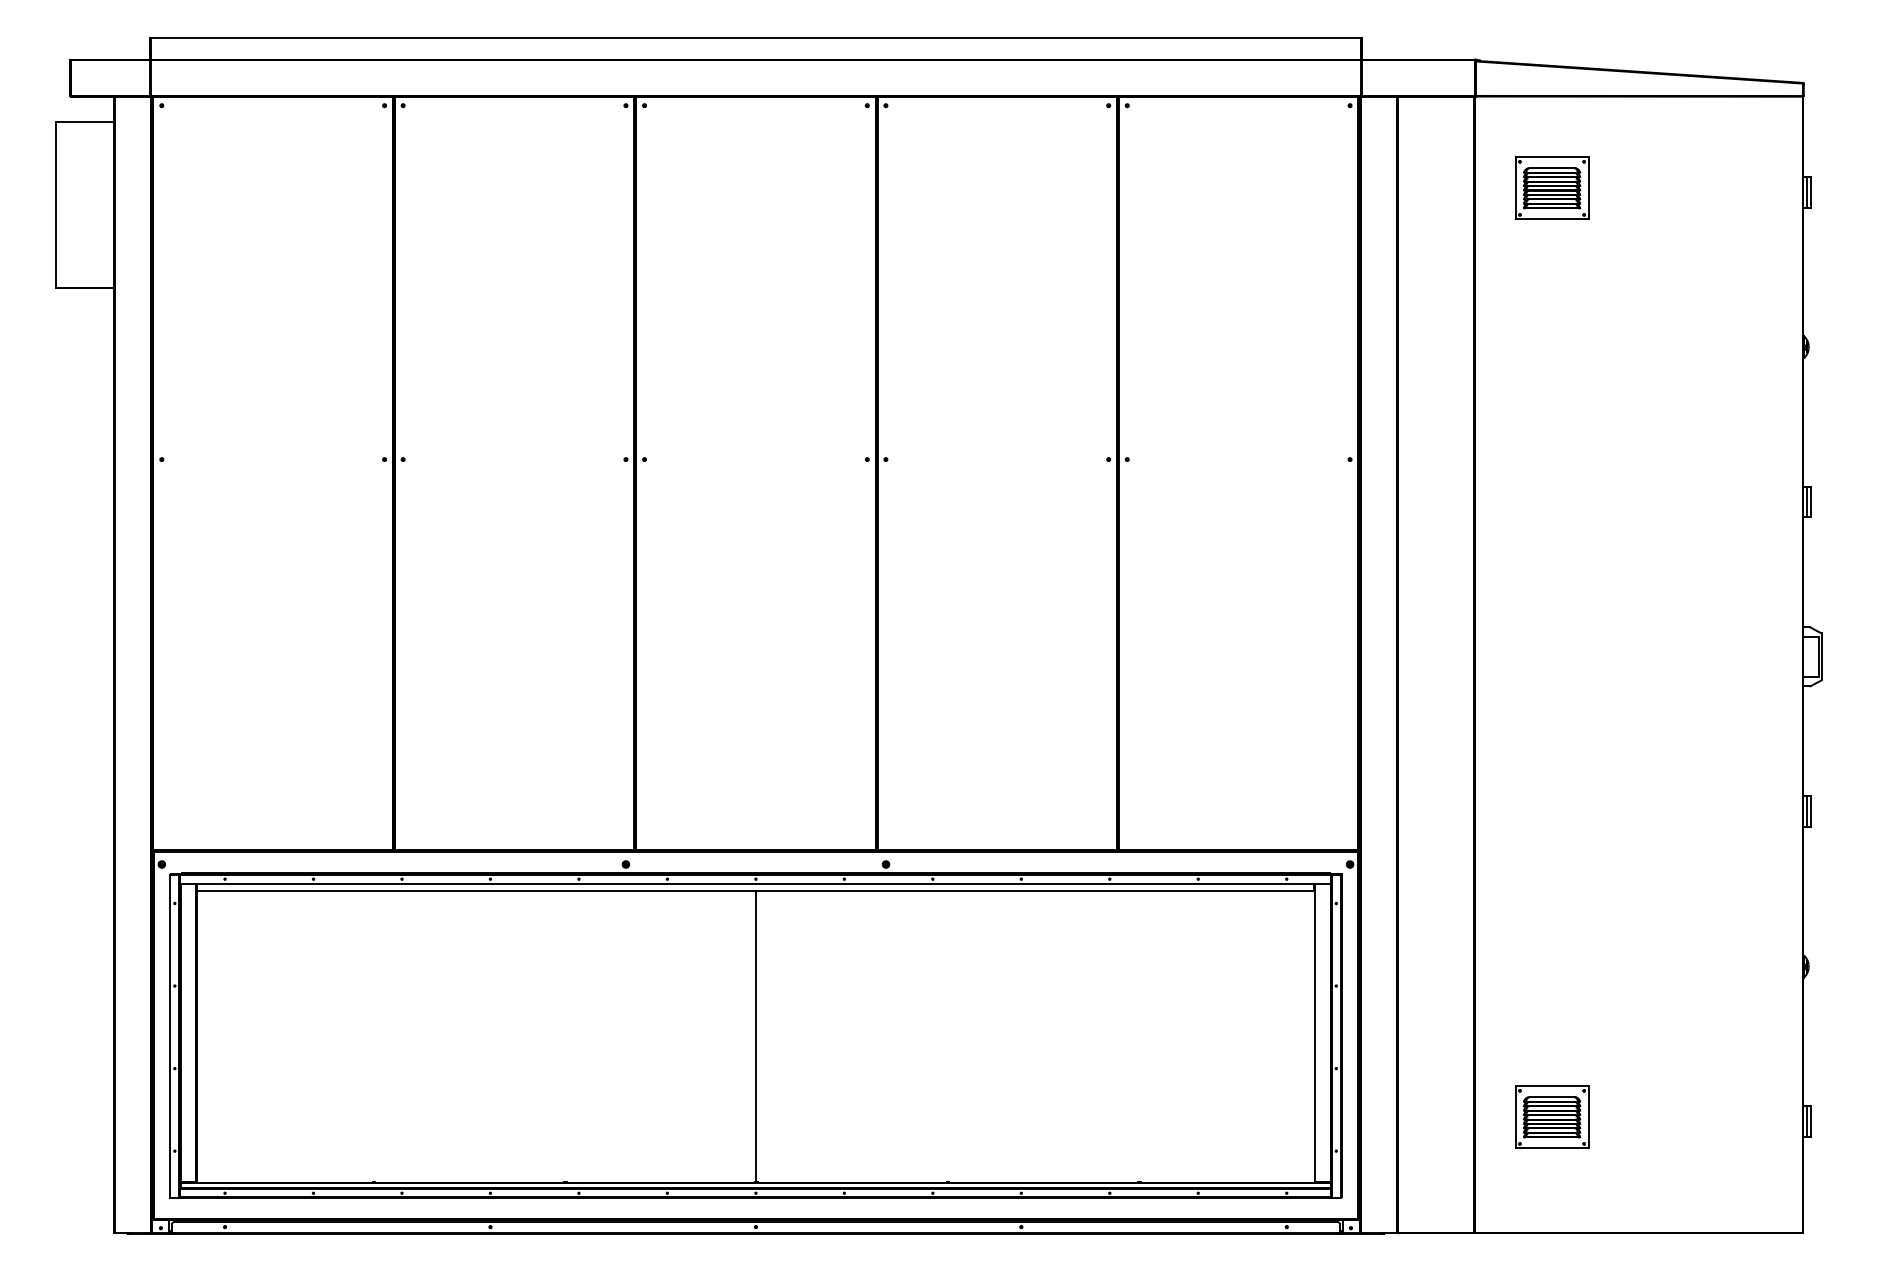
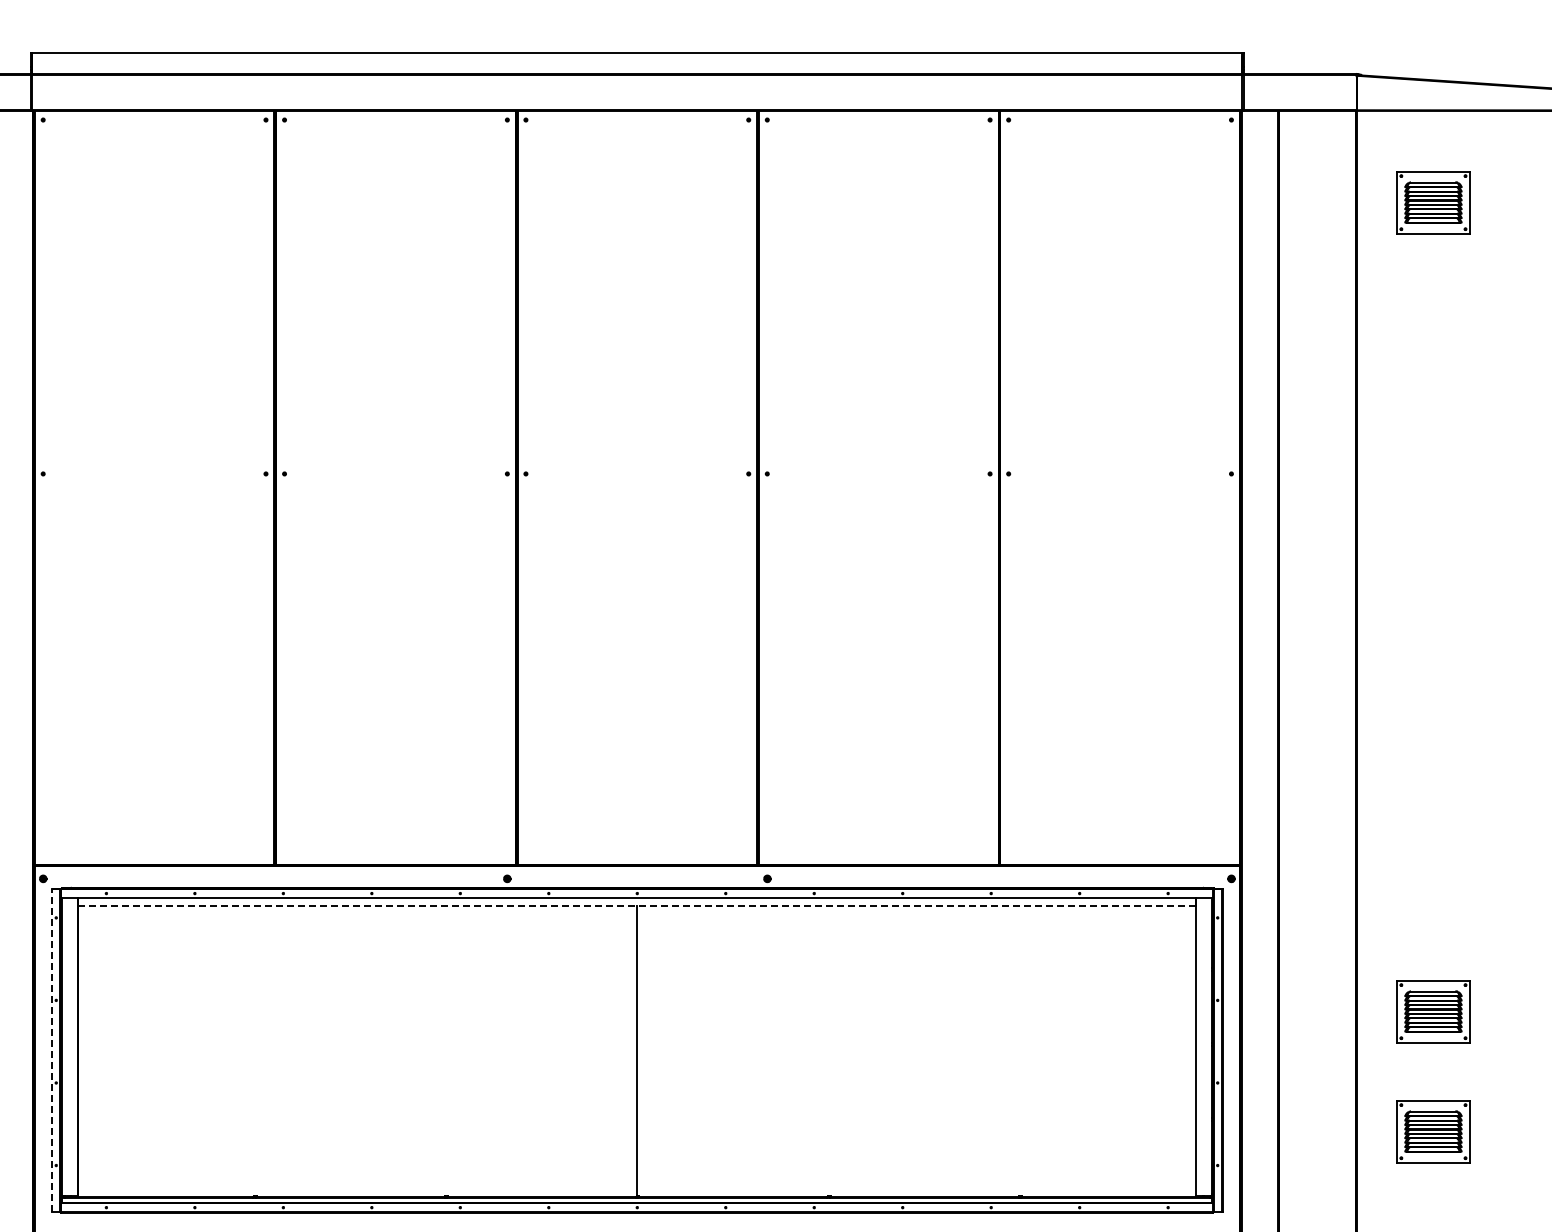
line: (755, 891) -> (636, 905), solid -> dashed
part: (1552, 996) -> (1433, 1010), added
line: (170, 1035) -> (51, 1049), solid -> dashed

